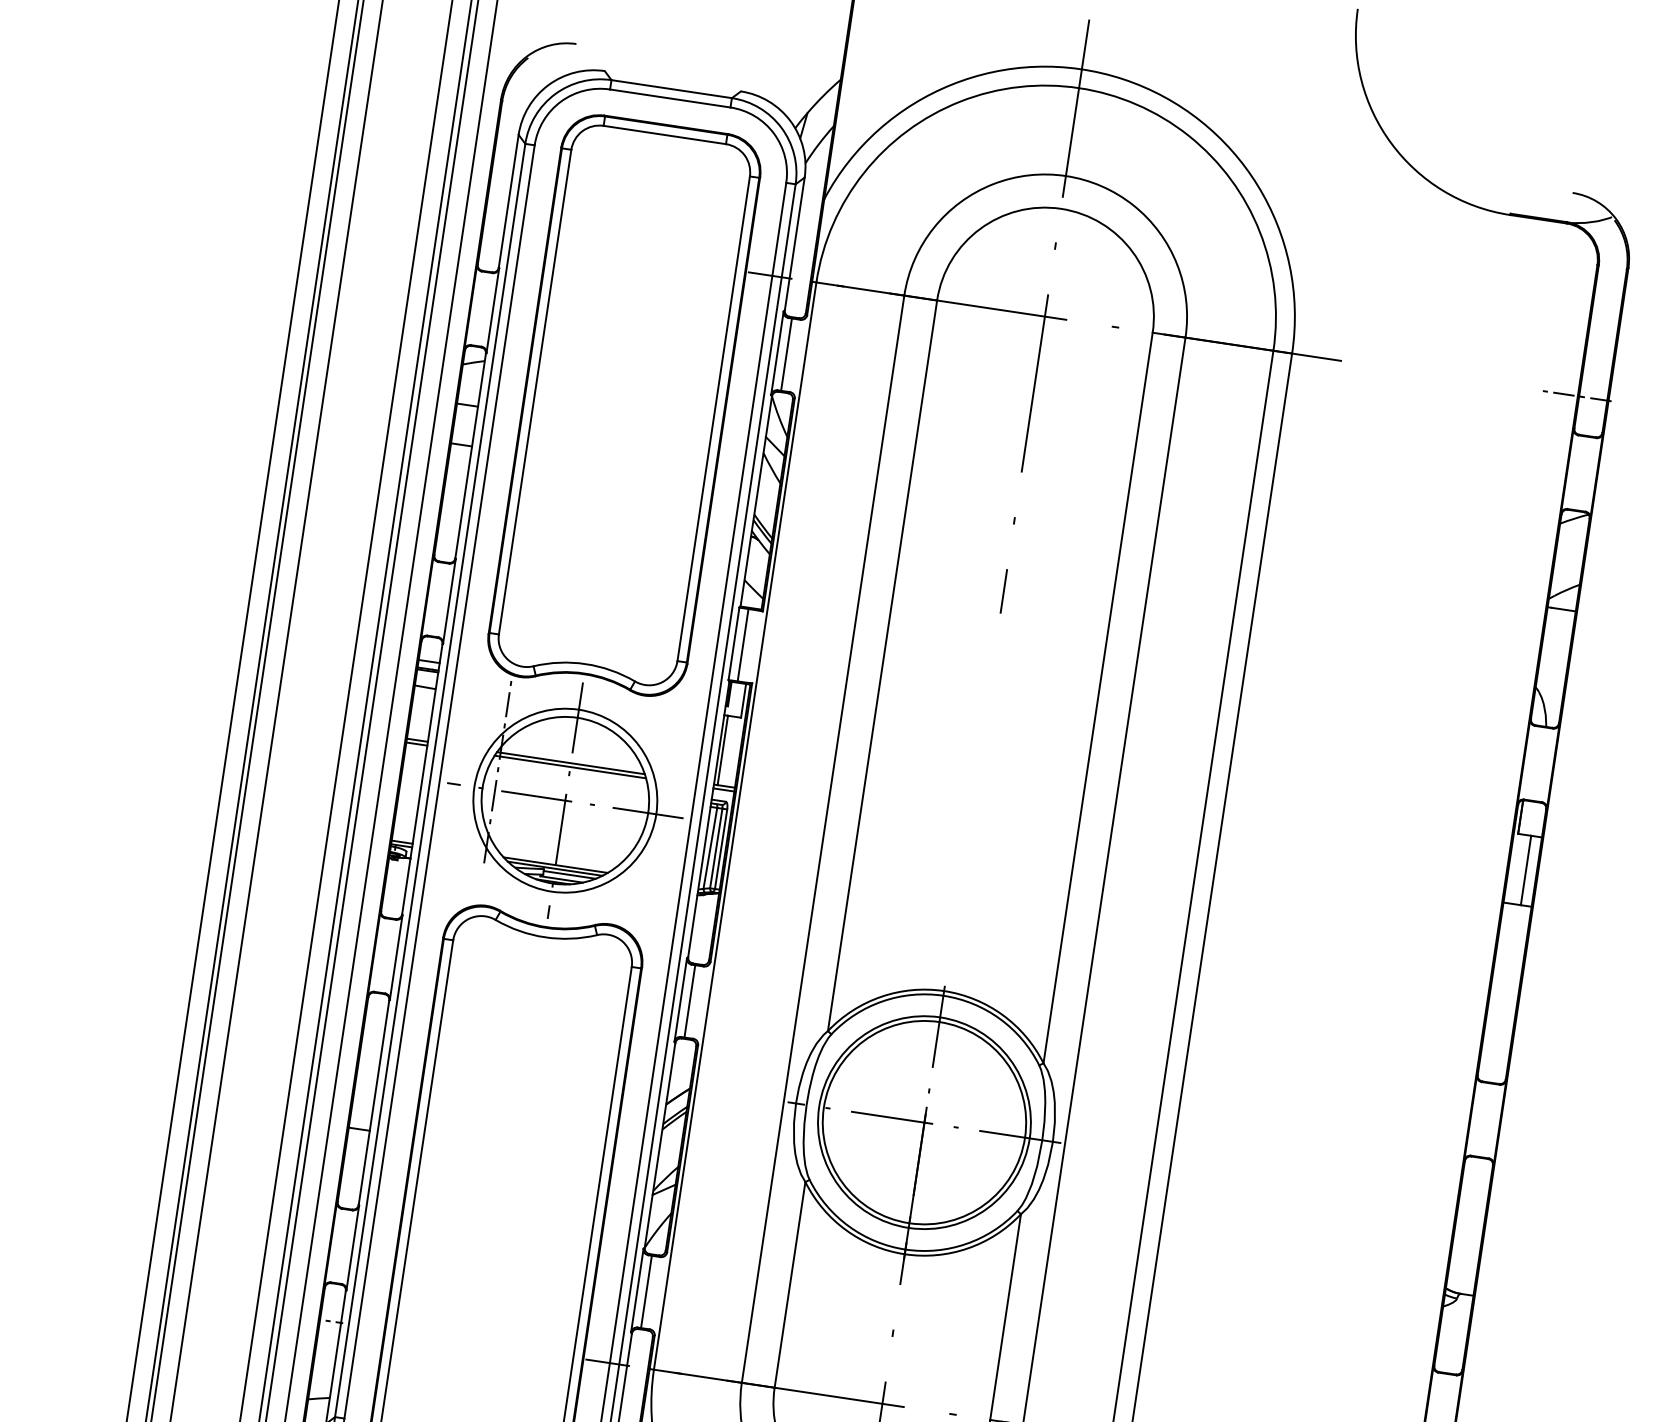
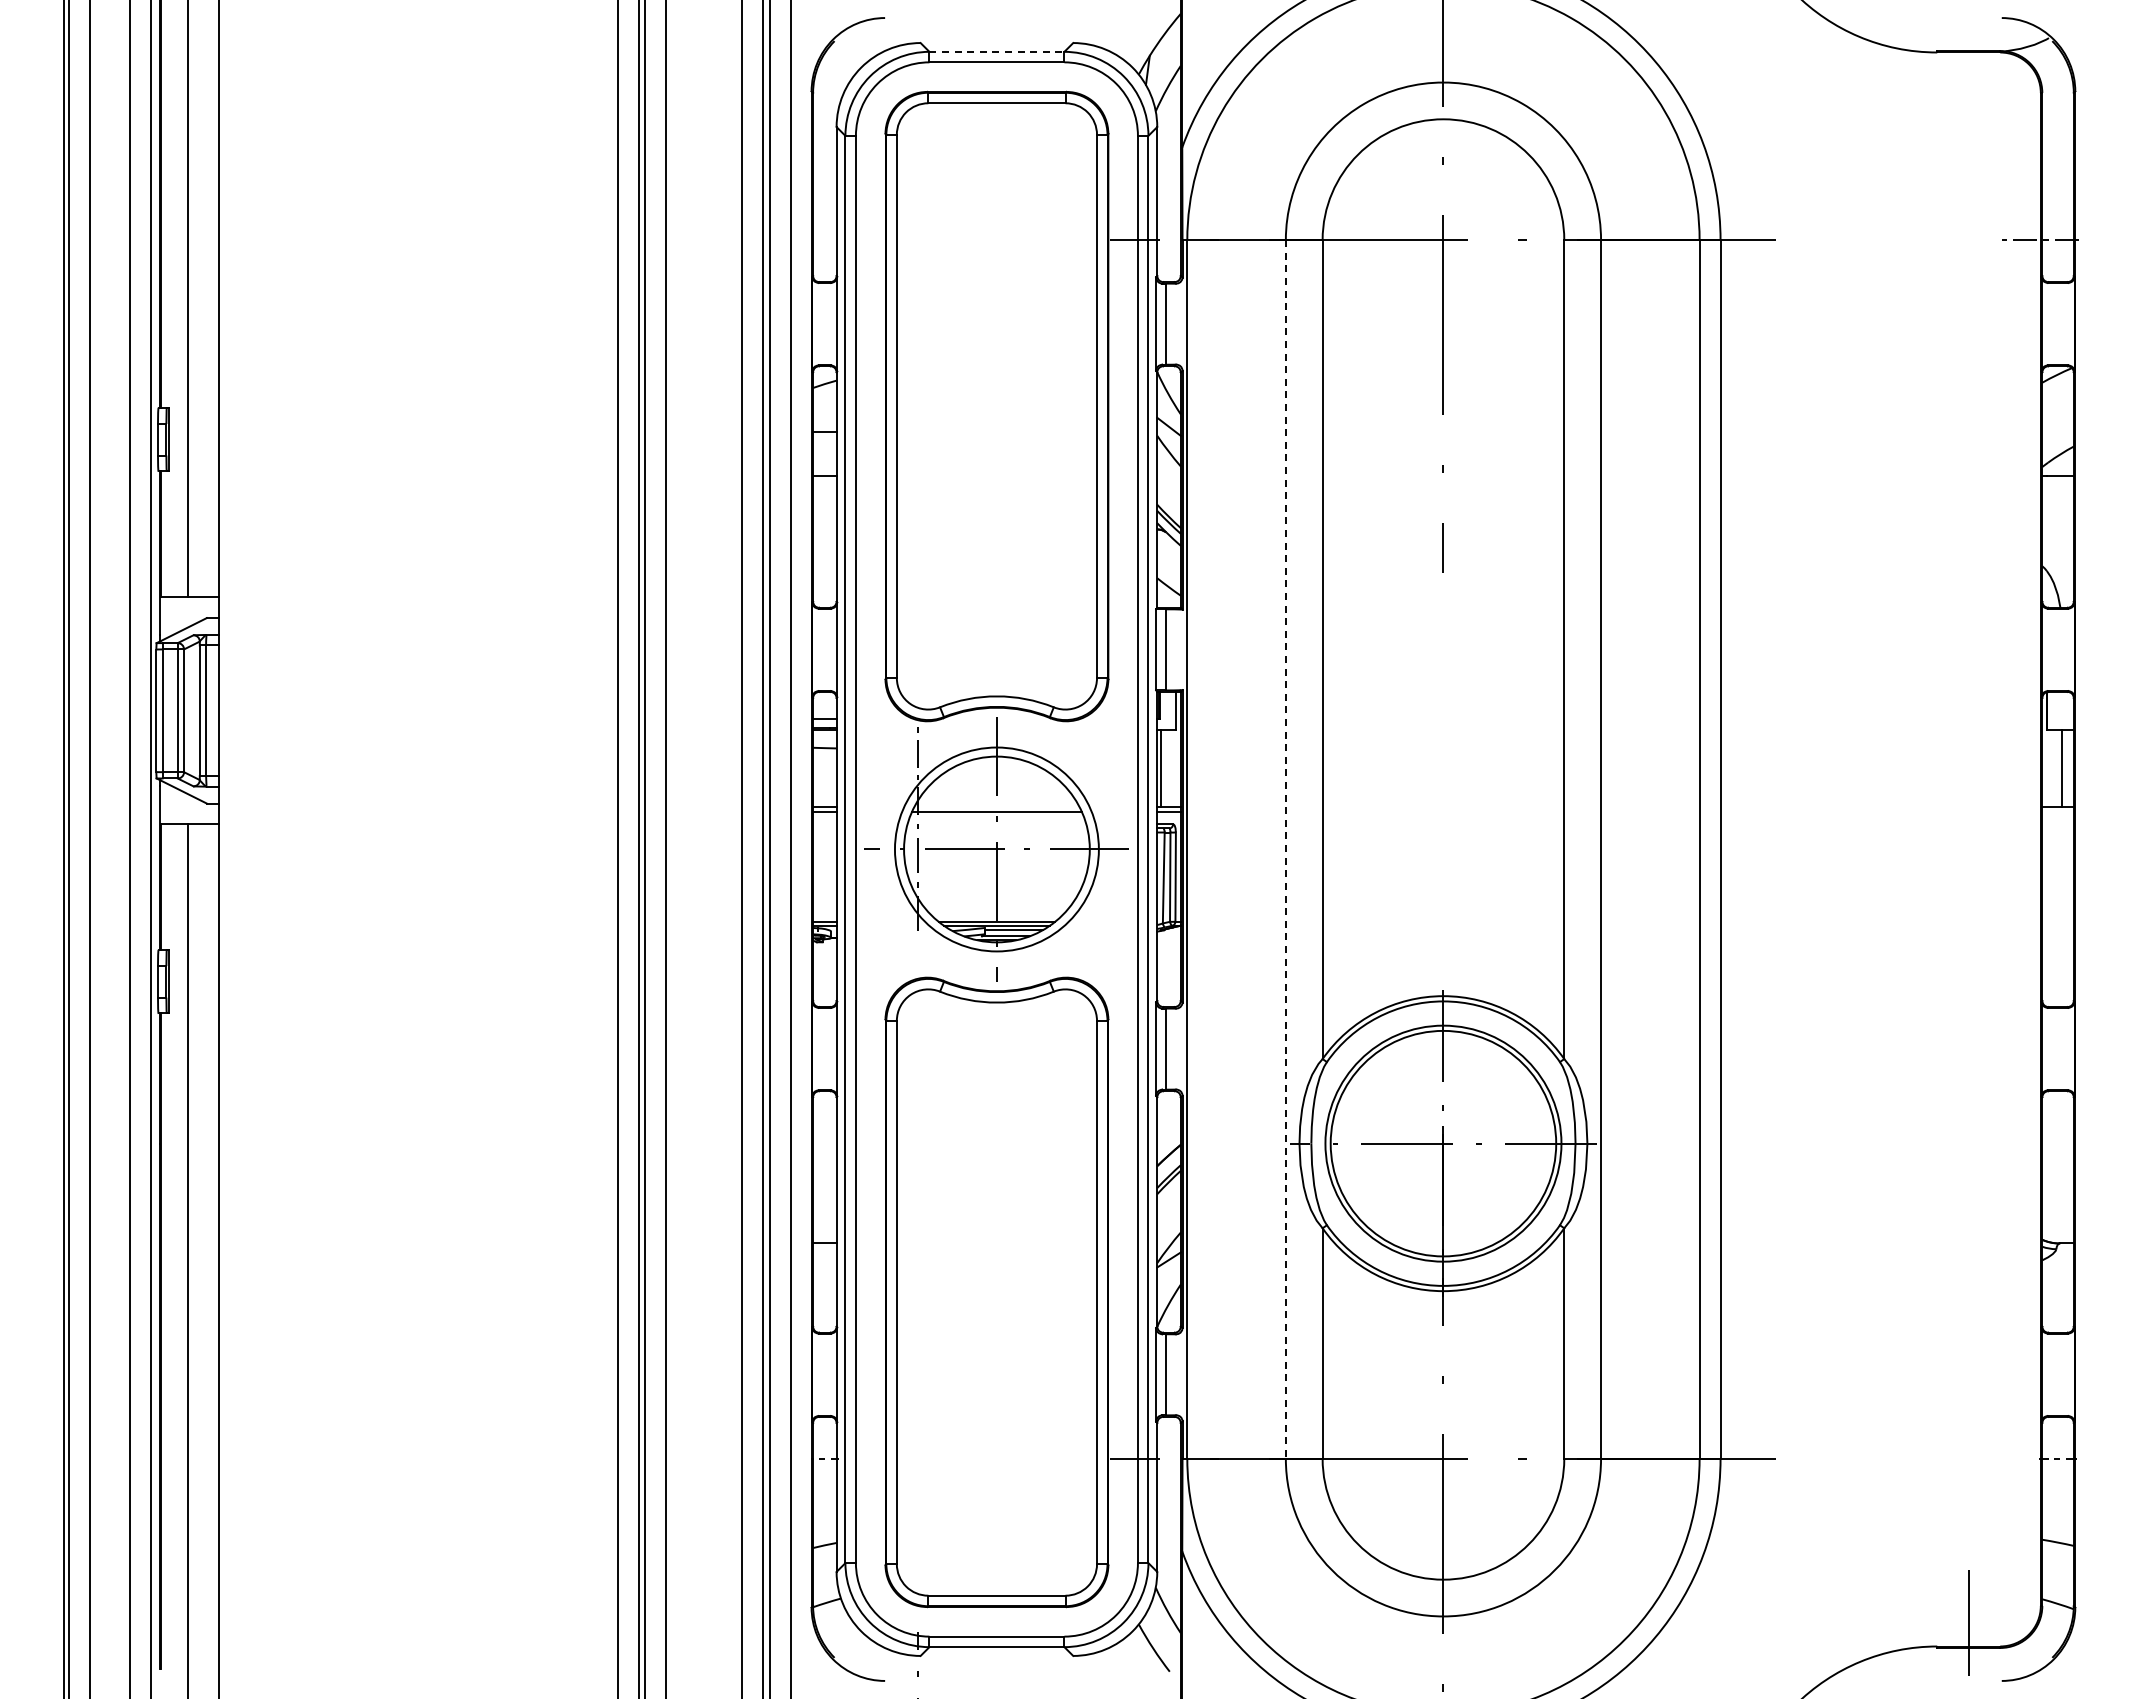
line: (672, 88) -> (997, 51), solid -> dashed
line: (570, 763) -> (996, 807), removed
line: (822, 839) -> (1285, 849), solid -> dashed

